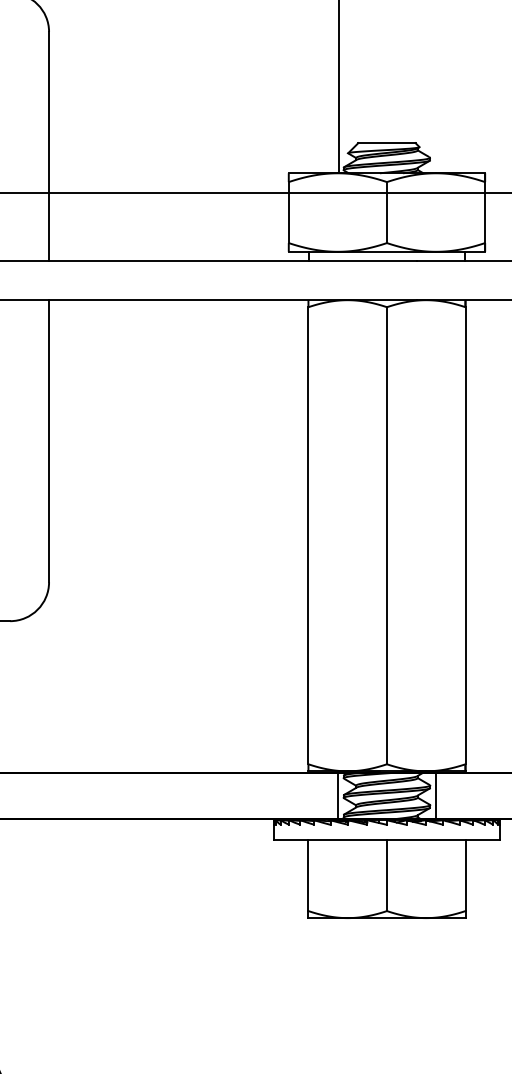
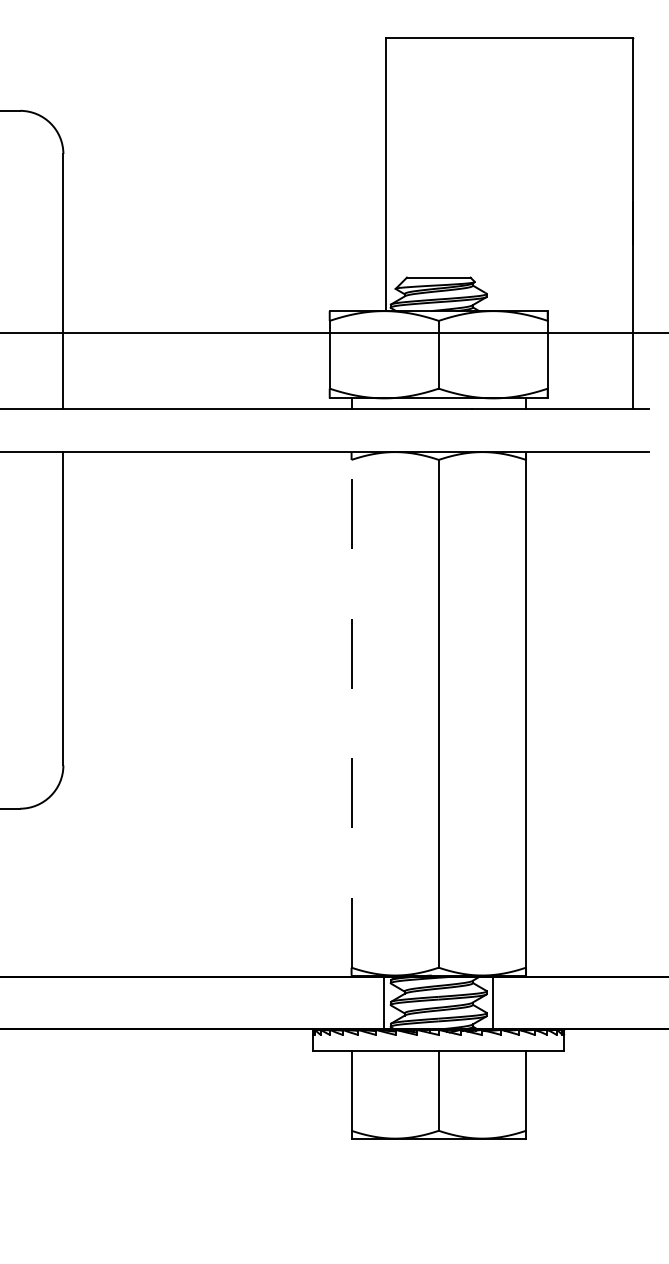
line: (308, 535) -> (351, 713), solid -> dashed

